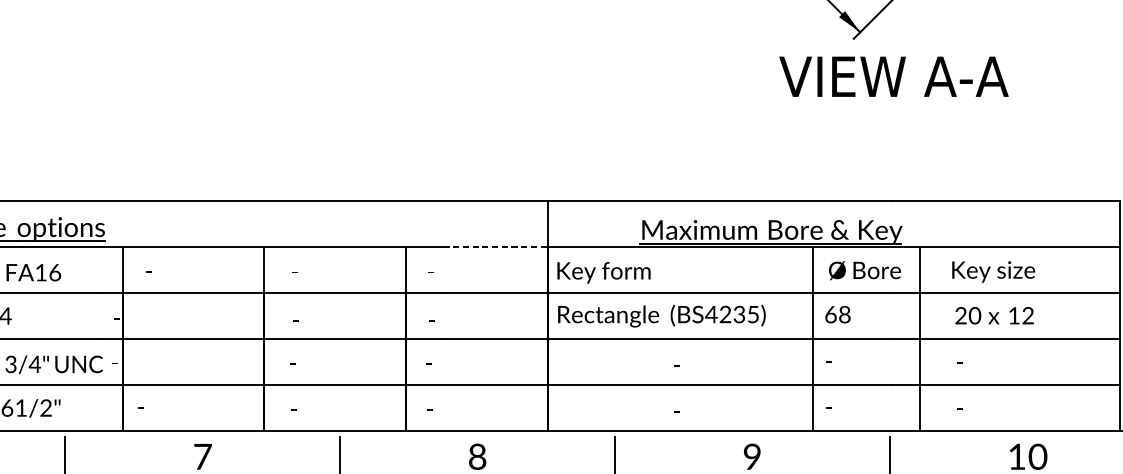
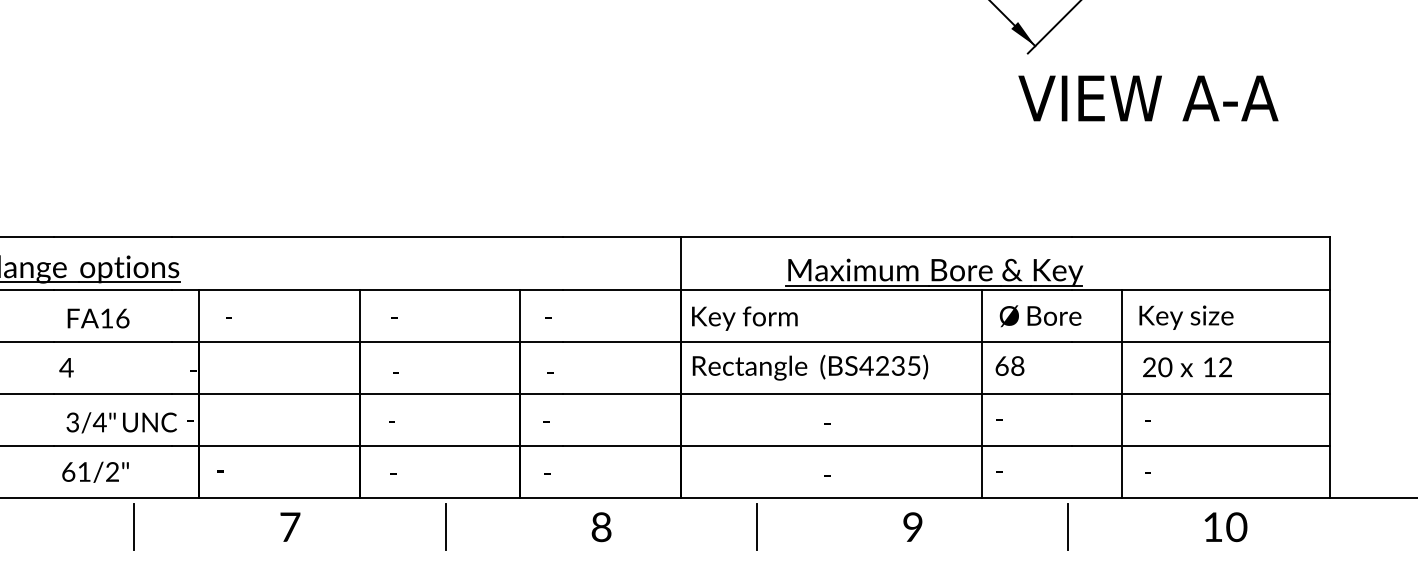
text: (893, 76) -> (1148, 98), moved
line: (496, 247) -> (622, 289), dashed -> solid
line: (919, 338) -> (1121, 393), moved

